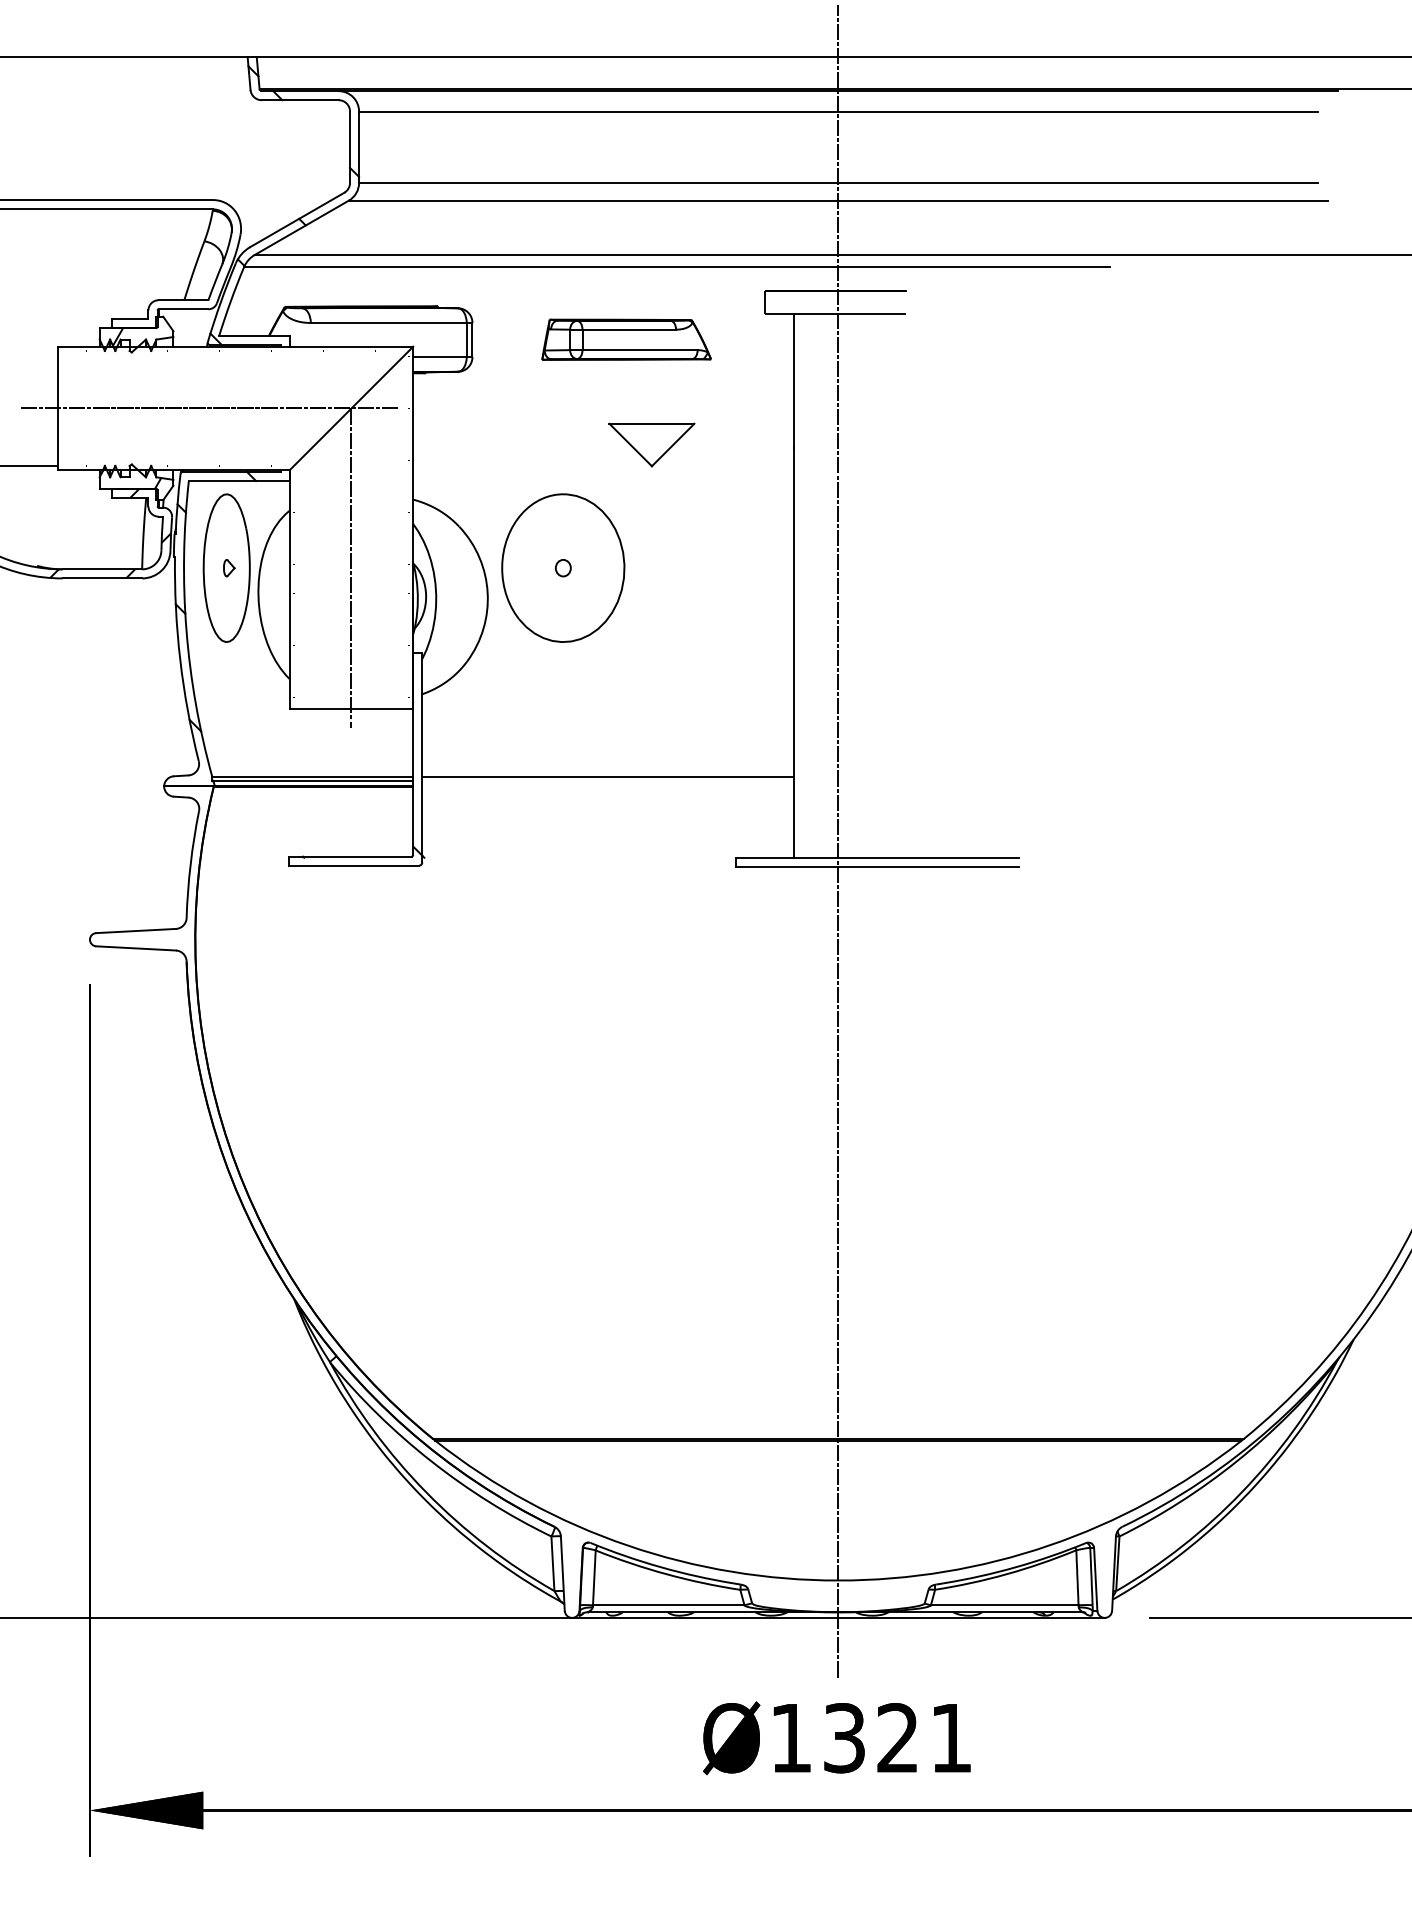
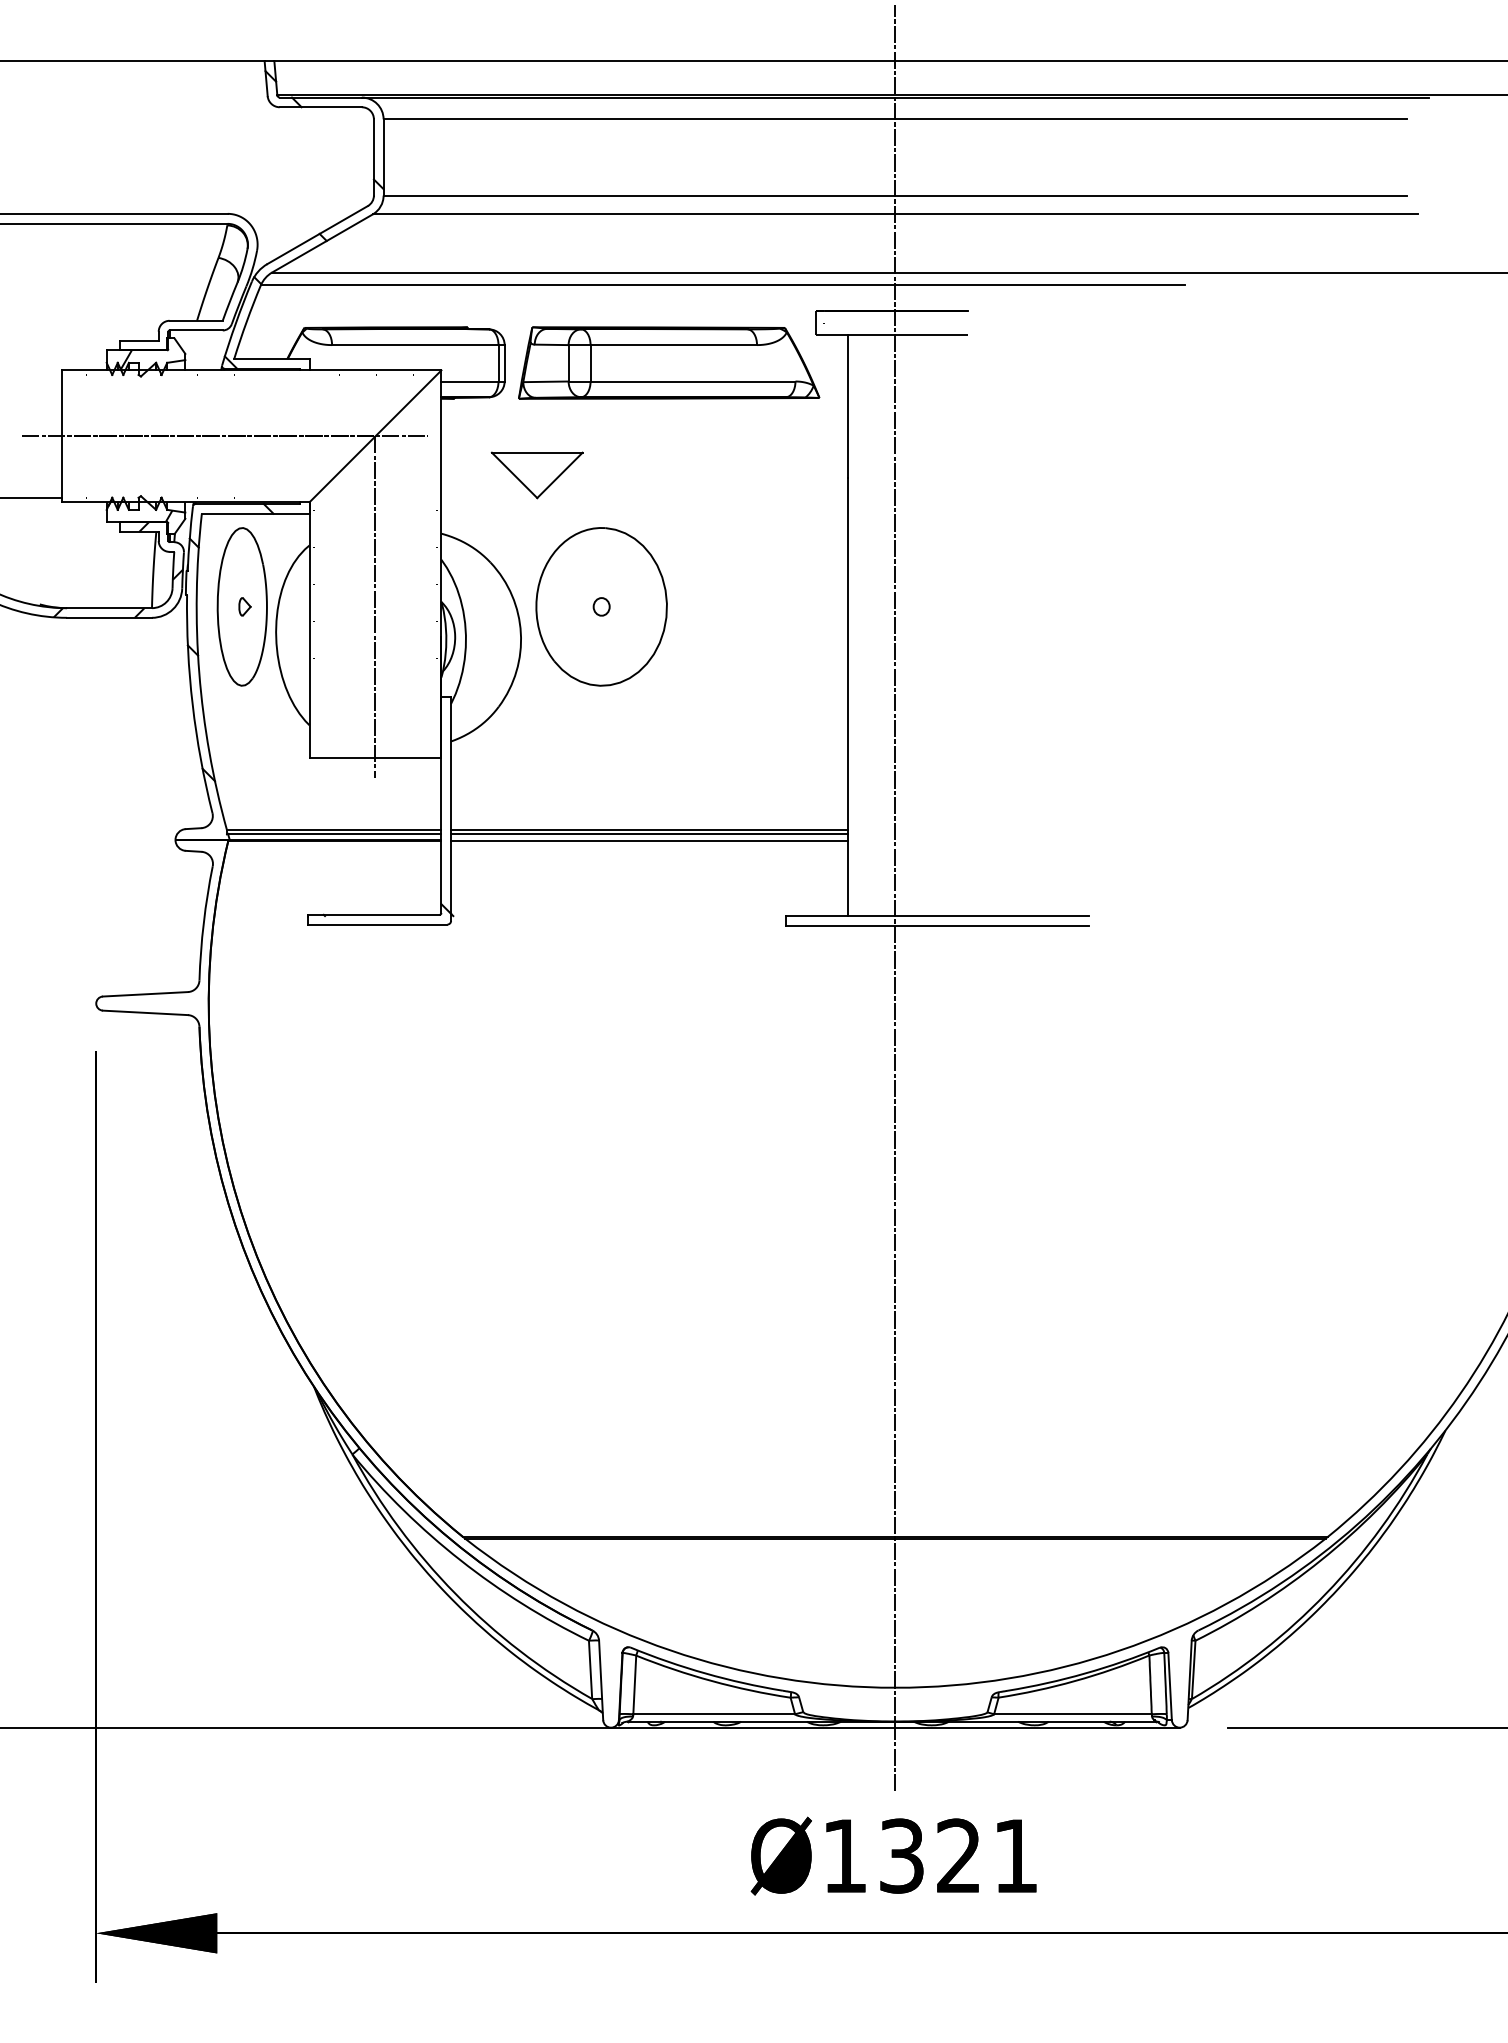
part: (626, 339) -> (669, 362), size x1.67
part: (651, 445) -> (536, 475), moved
line: (608, 780) -> (649, 833), added
line: (608, 786) -> (649, 840), added

